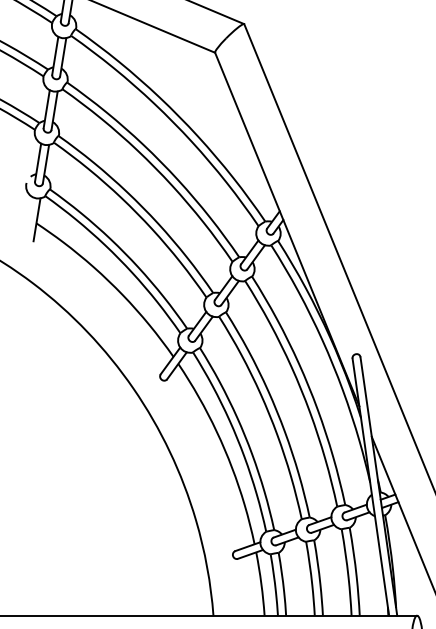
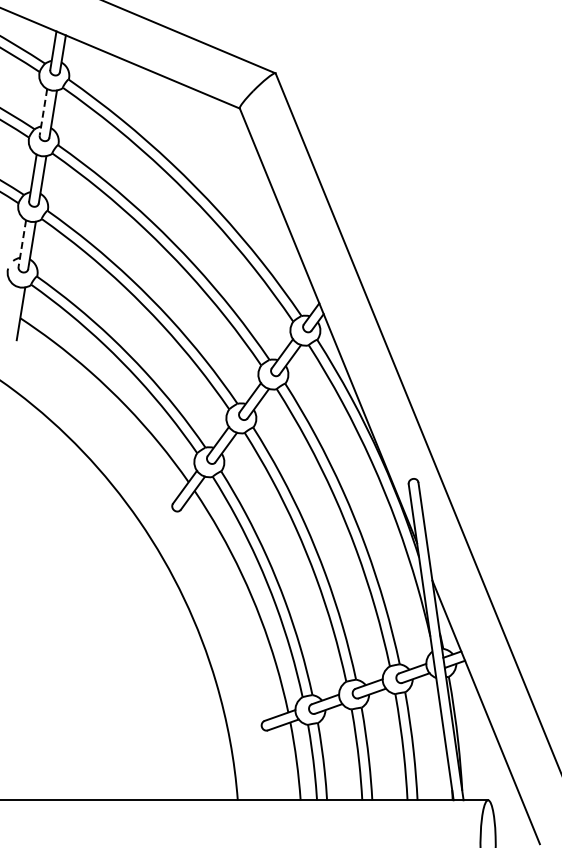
line: (55, 55) -> (43, 112), solid -> dashed
line: (38, 162) -> (22, 243), solid -> dashed

